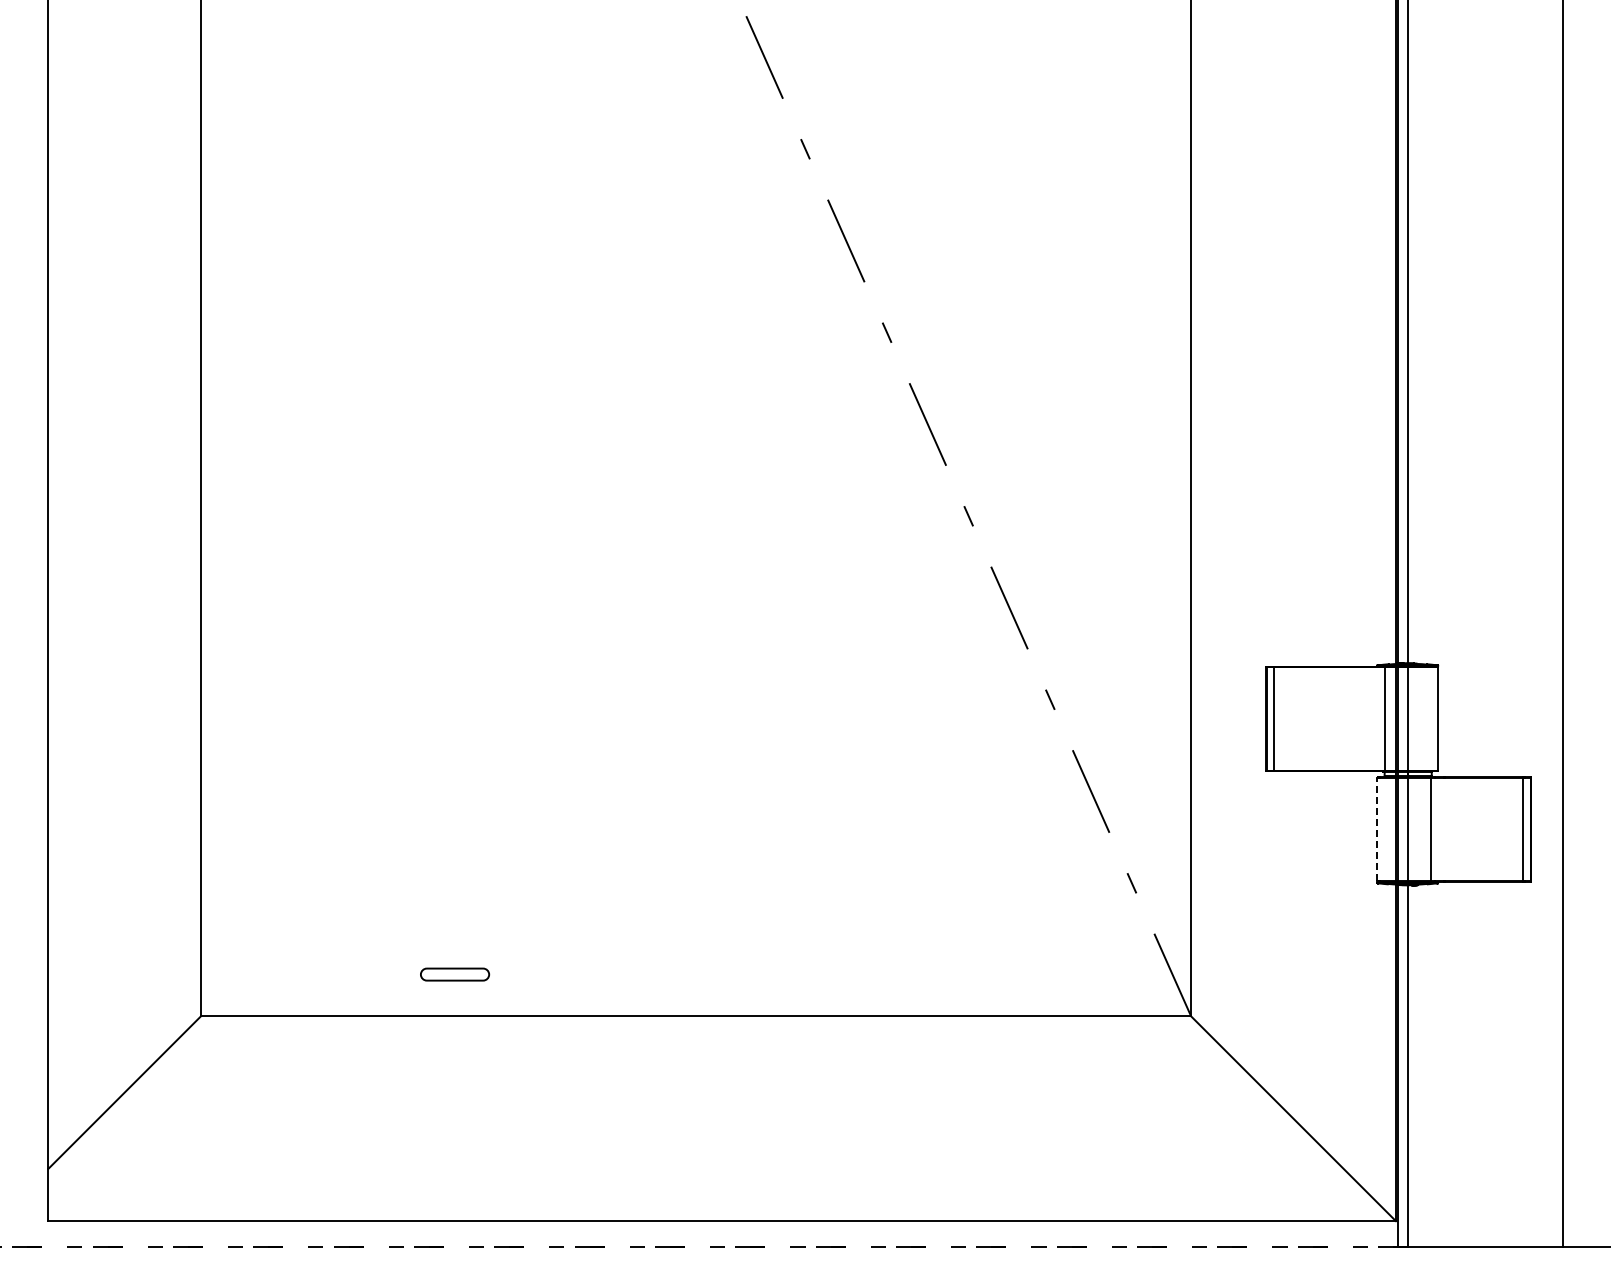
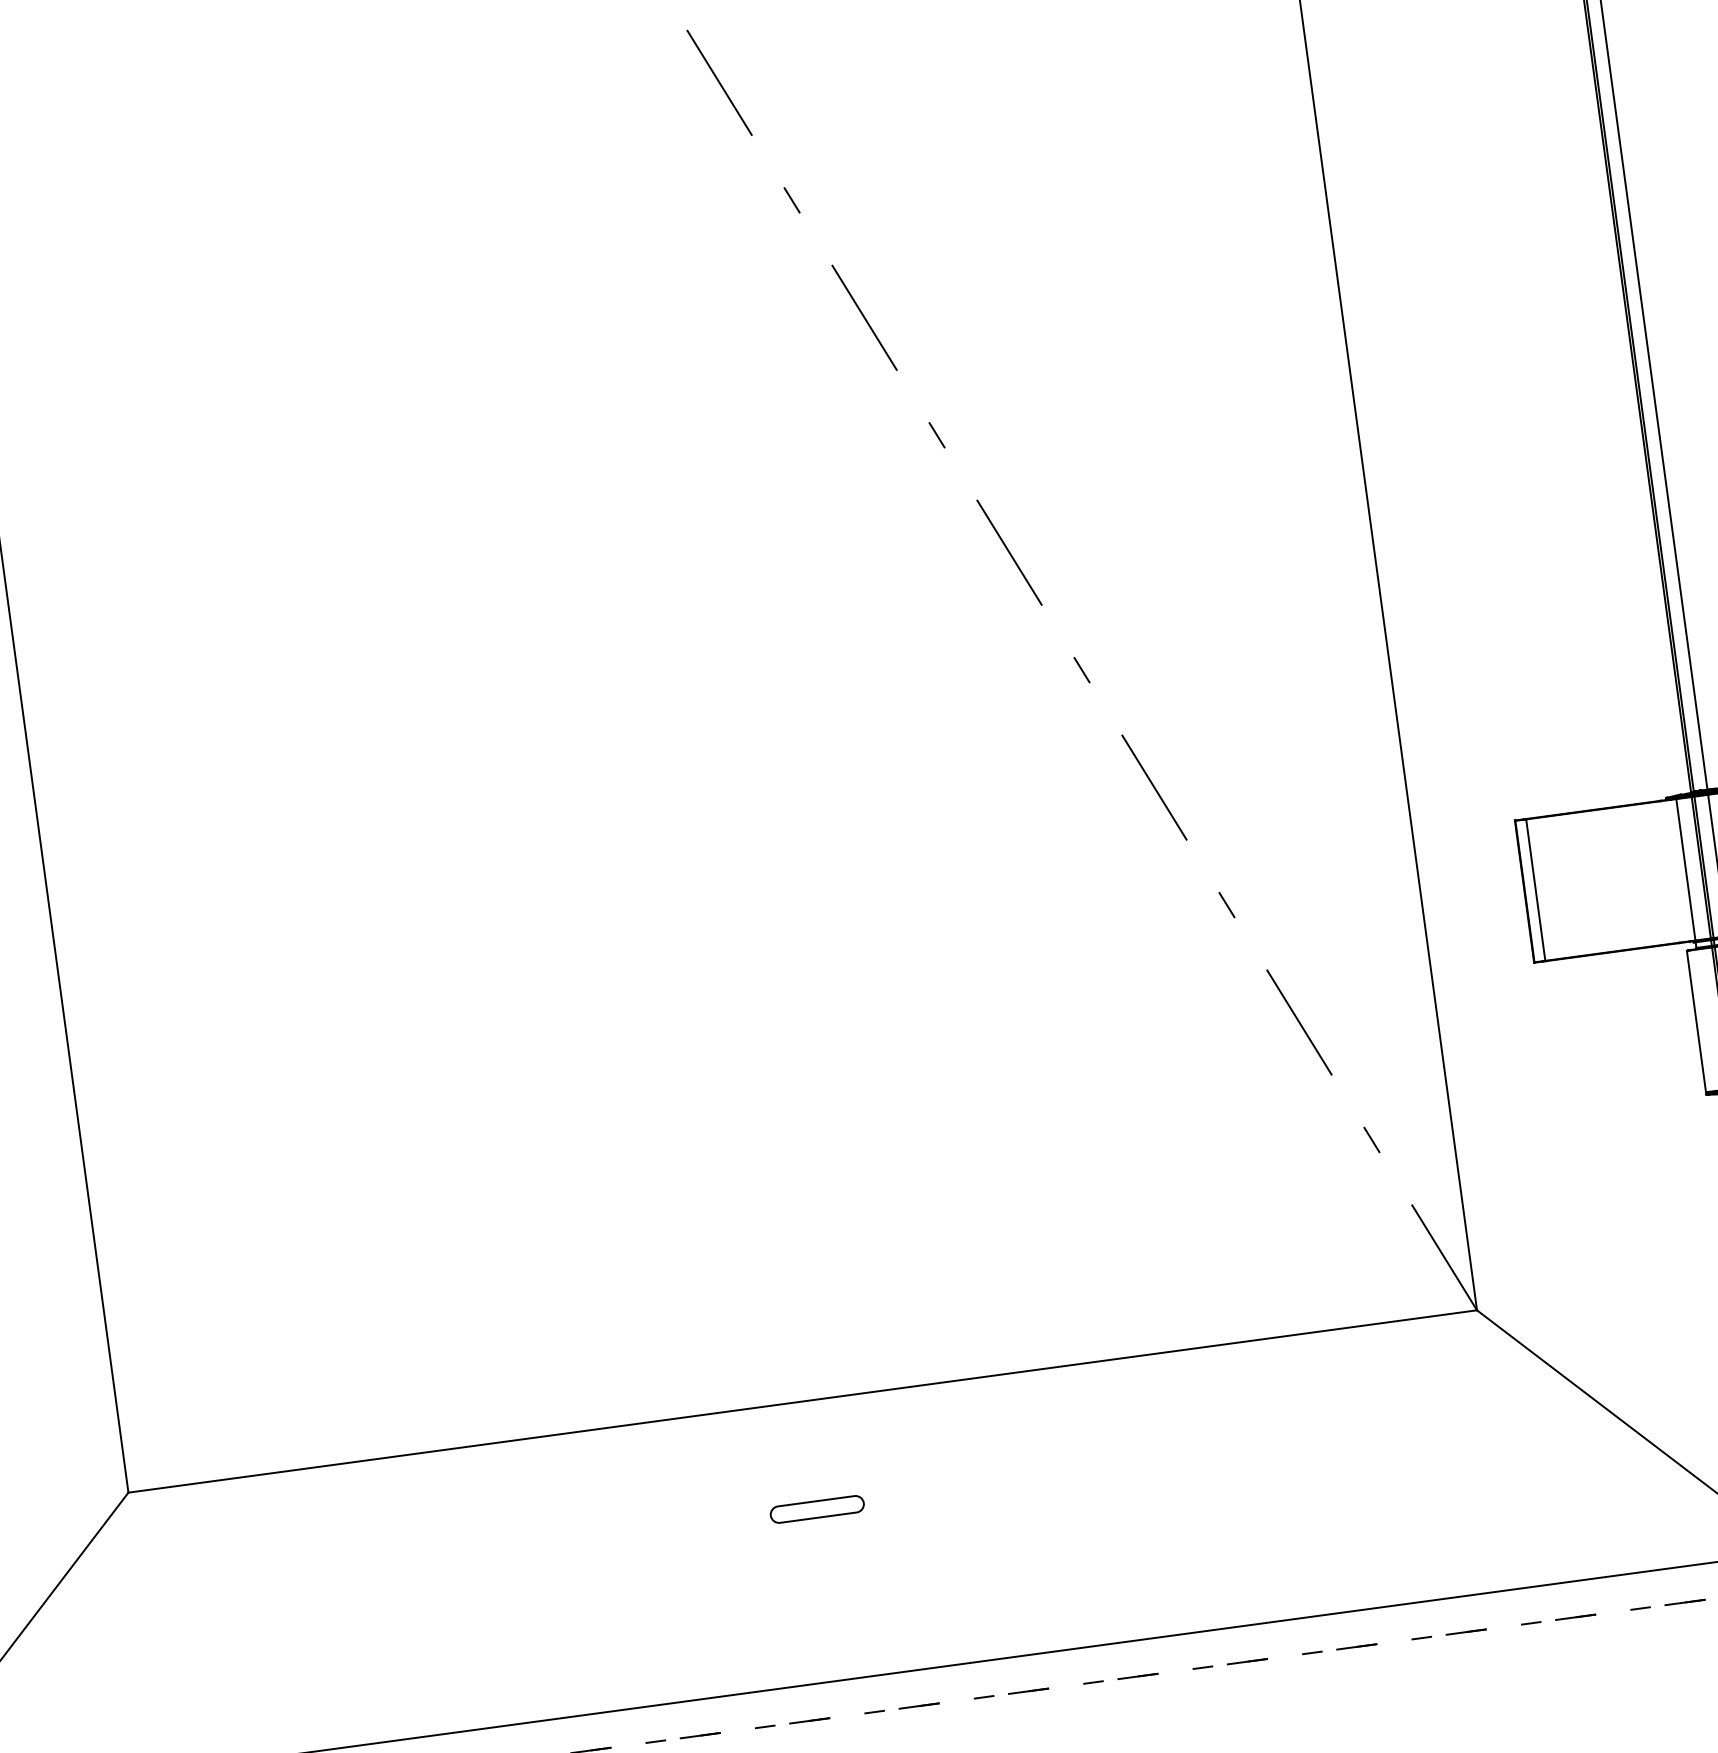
line: (1377, 829) -> (1696, 1021), dashed -> solid
part: (455, 974) -> (817, 1509), moved

